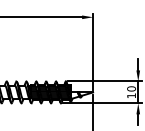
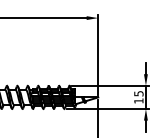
text: (131, 88) -> (138, 93), 10 -> 15

